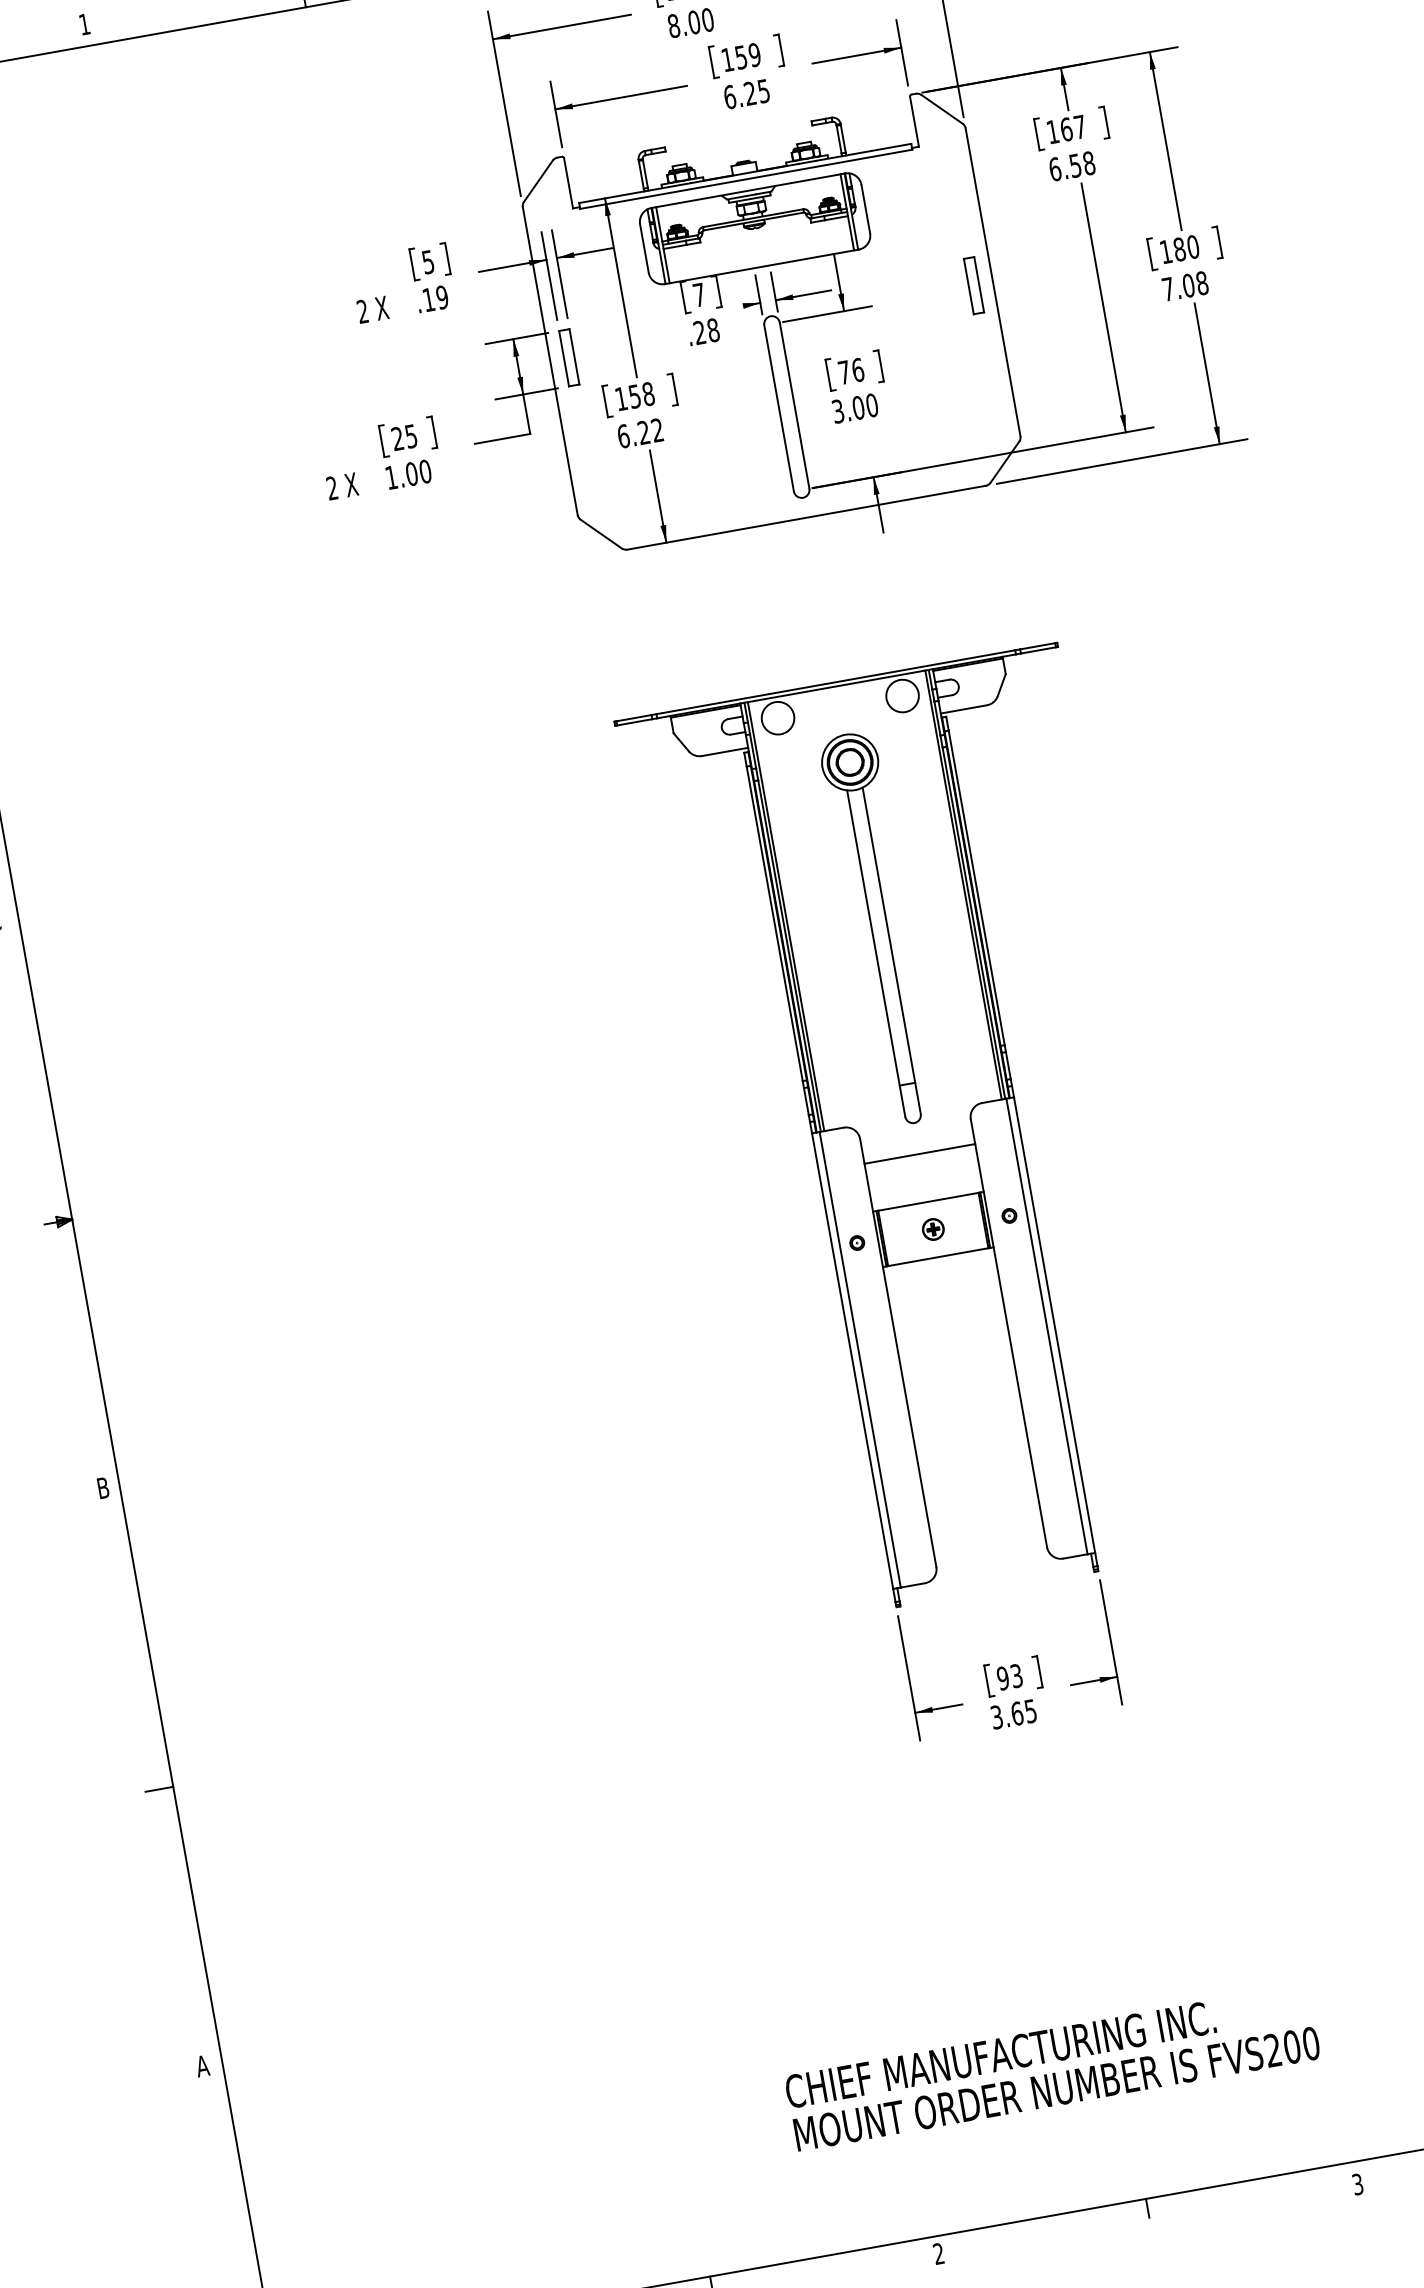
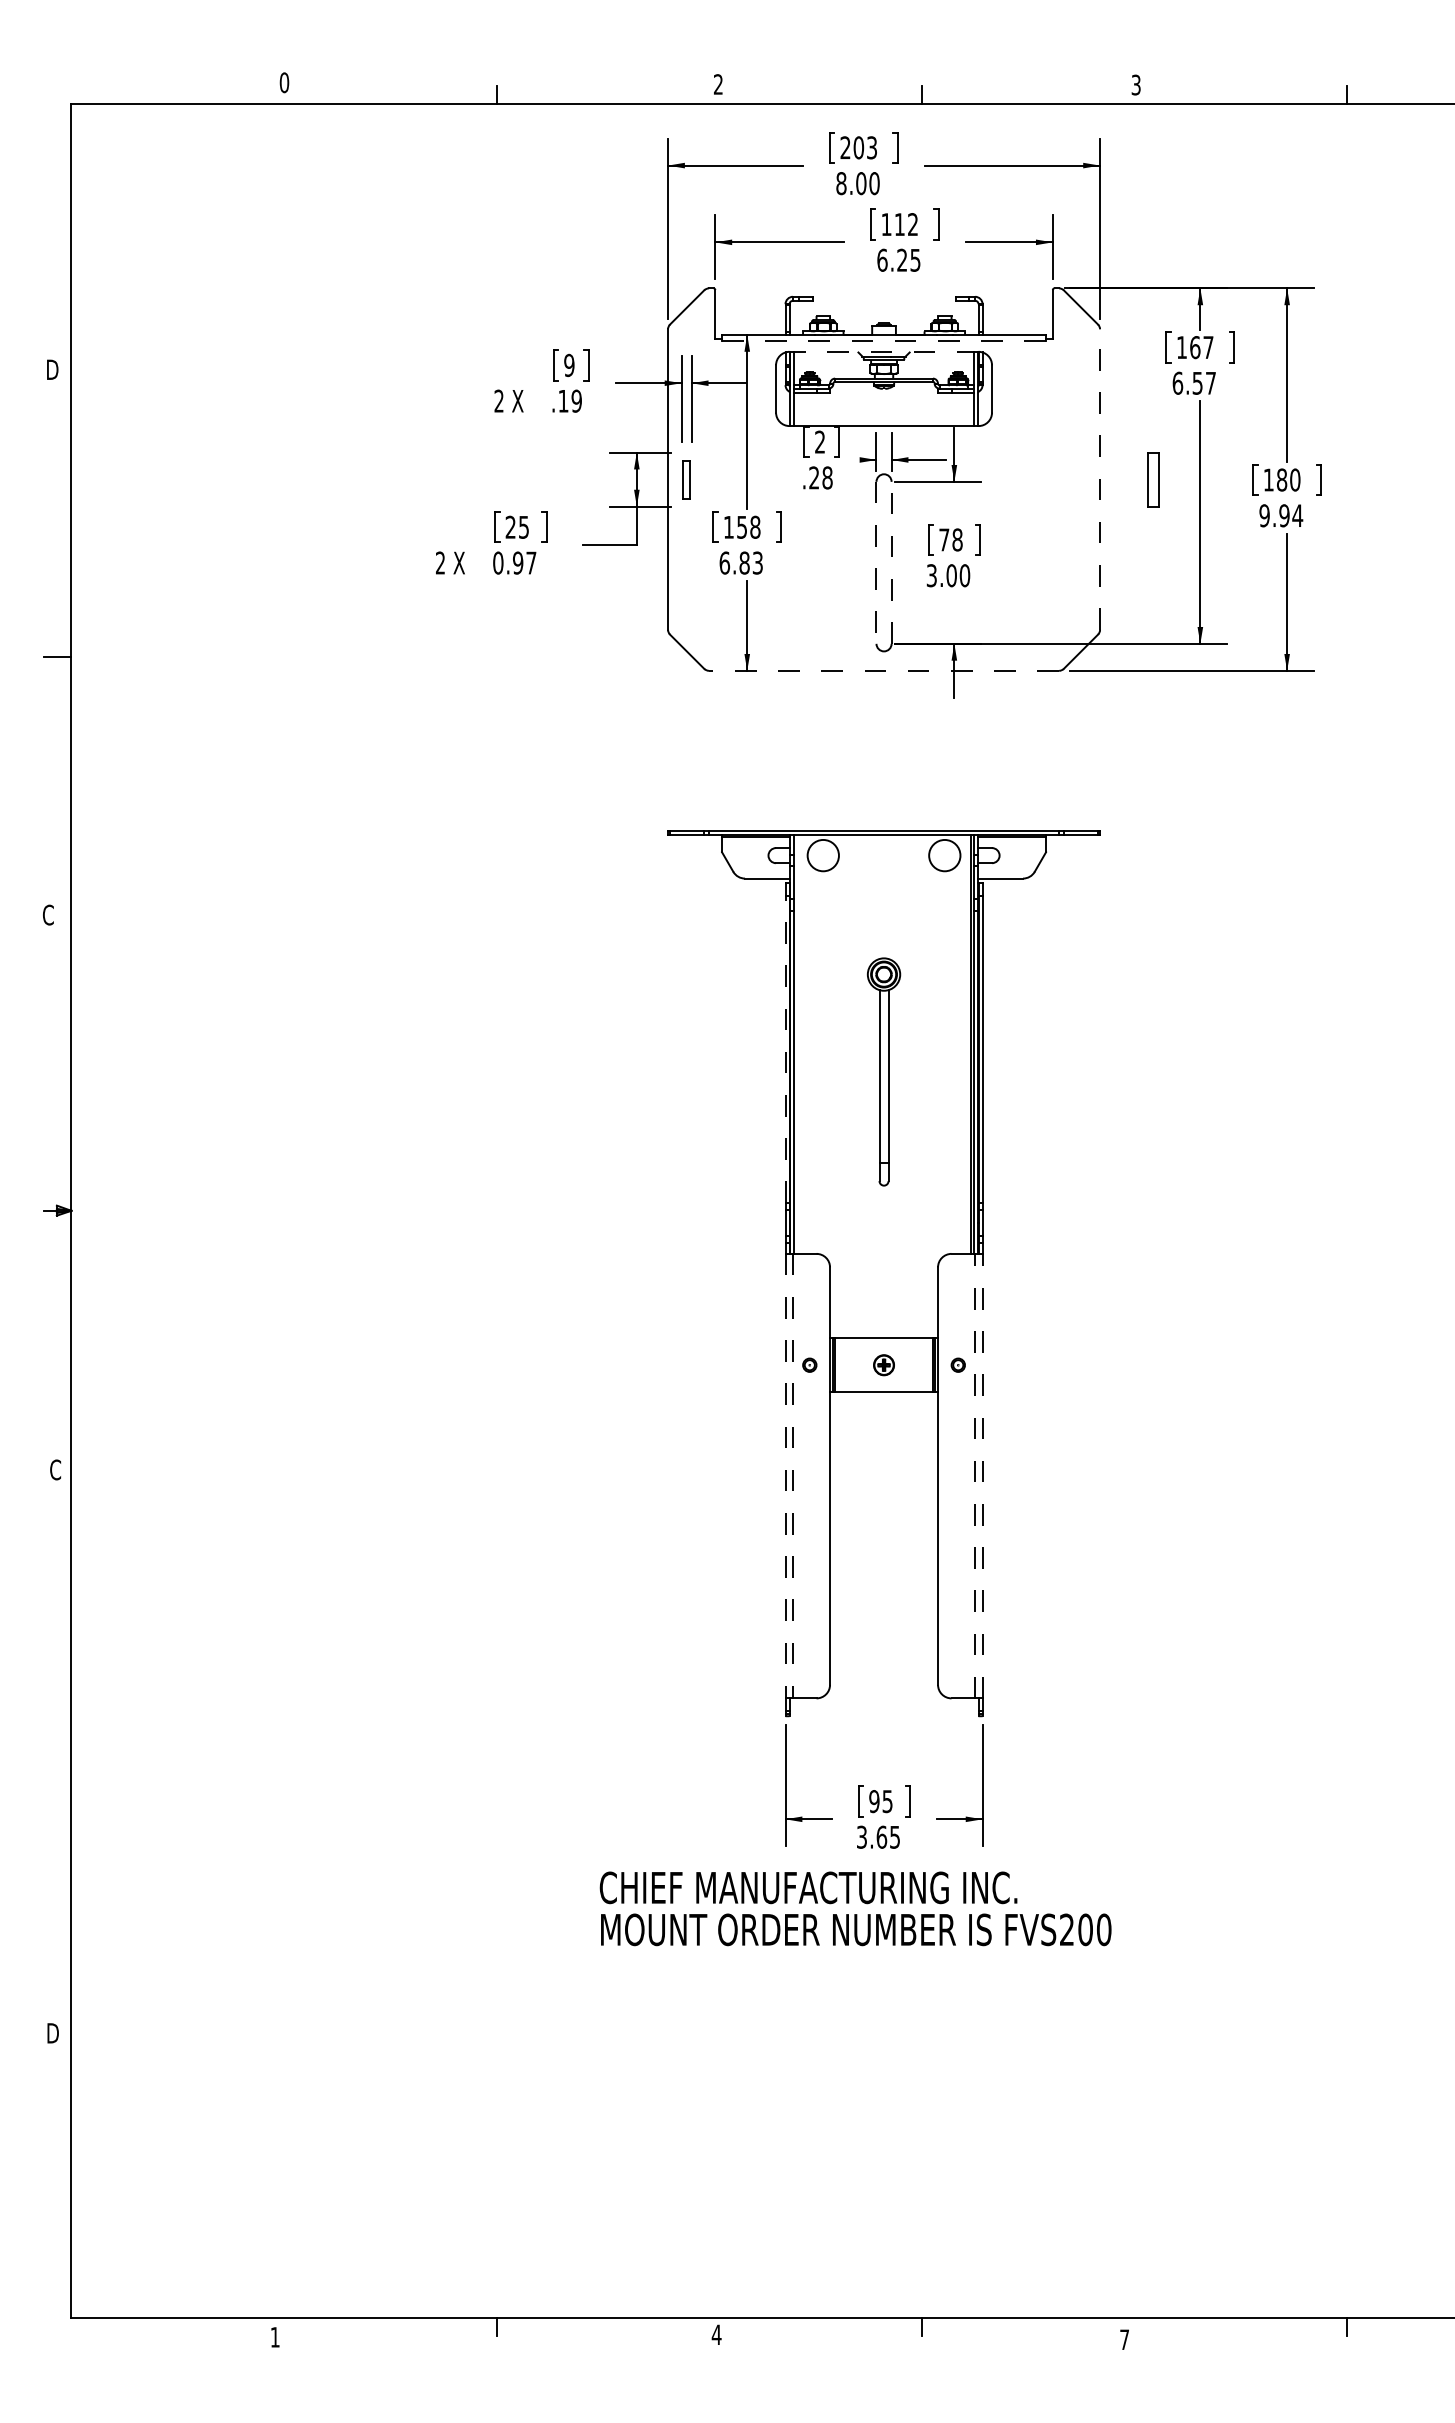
text: (84, 24) -> (284, 82), 1 -> 0
text: (748, 56) -> (906, 224), 159 -> 112
text: (1088, 162) -> (1210, 382), 6.58 -> 6.57
line: (746, 179) -> (884, 340), solid -> dashed
line: (747, 190) -> (883, 351), solid -> dashed
text: (428, 261) -> (569, 364), 5 -> 9
line: (993, 282) -> (1100, 479), solid -> dashed
part: (974, 285) -> (1153, 479), moved
text: (1185, 285) -> (1281, 515), 7.08 -> 9.94
text: (698, 294) -> (819, 441), 7 -> 2
part: (569, 357) -> (686, 479), size x0.7
text: (857, 369) -> (957, 539), 76 -> 78
line: (794, 405) -> (891, 562), solid -> dashed
line: (779, 408) -> (876, 562), solid -> dashed
text: (649, 431) -> (750, 562), 6.22 -> 6.83
text: (408, 474) -> (514, 562), 1.00 -> 0.97
line: (805, 517) -> (883, 670), solid -> dashed
line: (786, 916) -> (797, 1044), removed
line: (774, 923) -> (785, 1049), solid -> dashed
part: (879, 928) -> (883, 1071), size x0.6
line: (920, 1153) -> (884, 1291), removed
line: (1054, 1324) -> (982, 1475), solid -> dashed
line: (1047, 1325) -> (975, 1475), solid -> dashed
line: (859, 1360) -> (792, 1476), solid -> dashed
line: (852, 1361) -> (785, 1476), solid -> dashed
text: (103, 1487) -> (55, 1469), B -> C
text: (1016, 1675) -> (887, 1801), 93 -> 95
line: (159, 1789) -> (57, 1764), removed
text: (203, 2066) -> (52, 2033), A -> D
text: (1052, 2067) -> (855, 1908), moved
text: (1357, 2184) -> (1124, 2339), 3 -> 7
text: (938, 2253) -> (716, 2334), 2 -> 4

